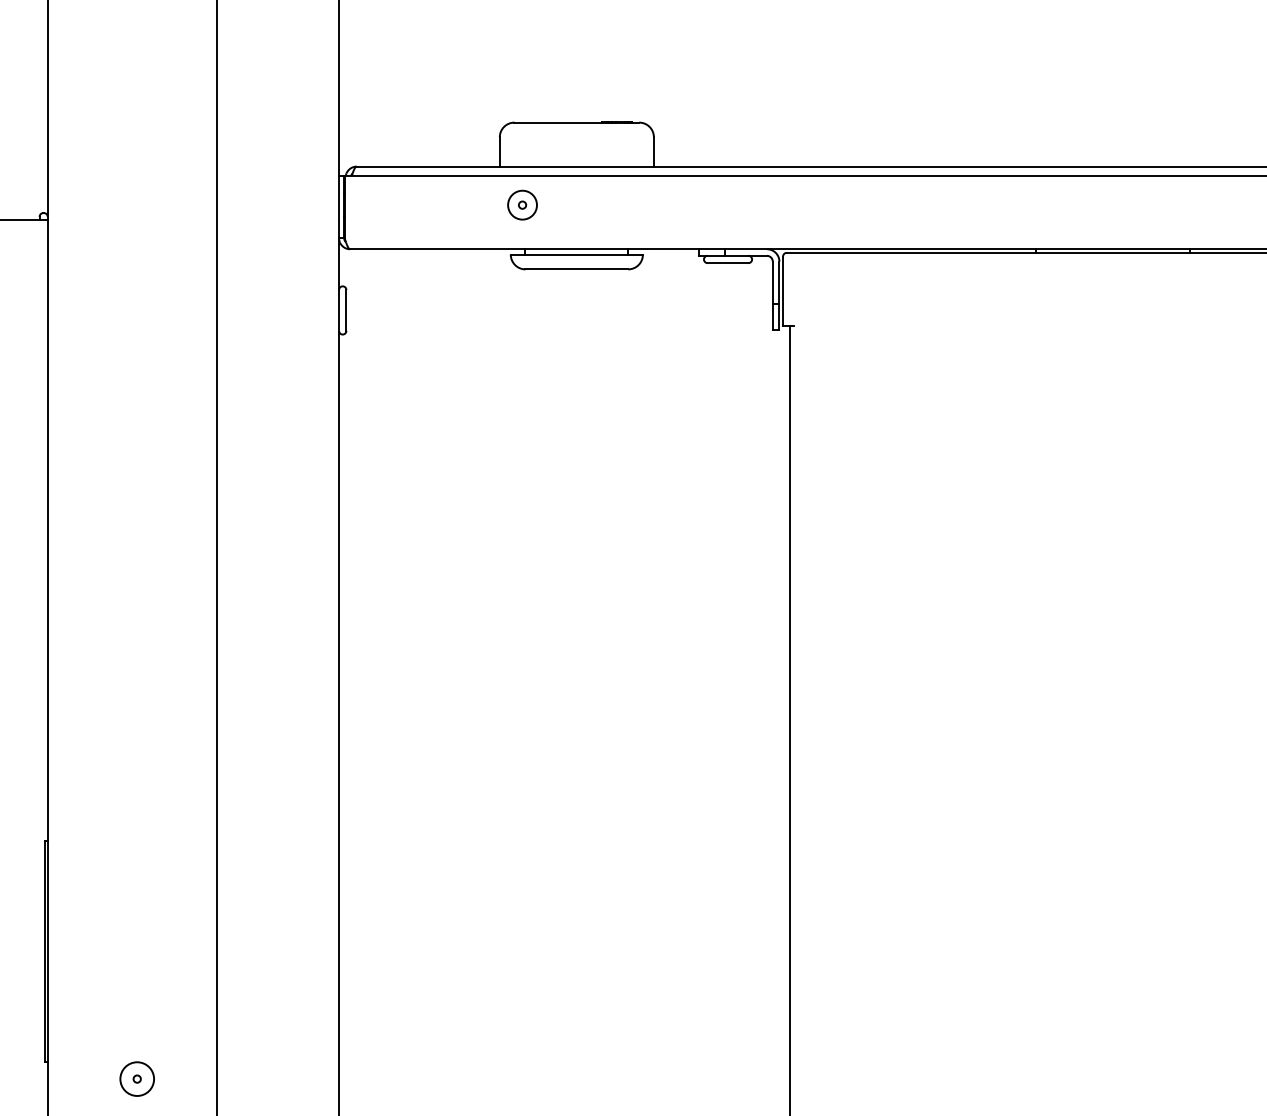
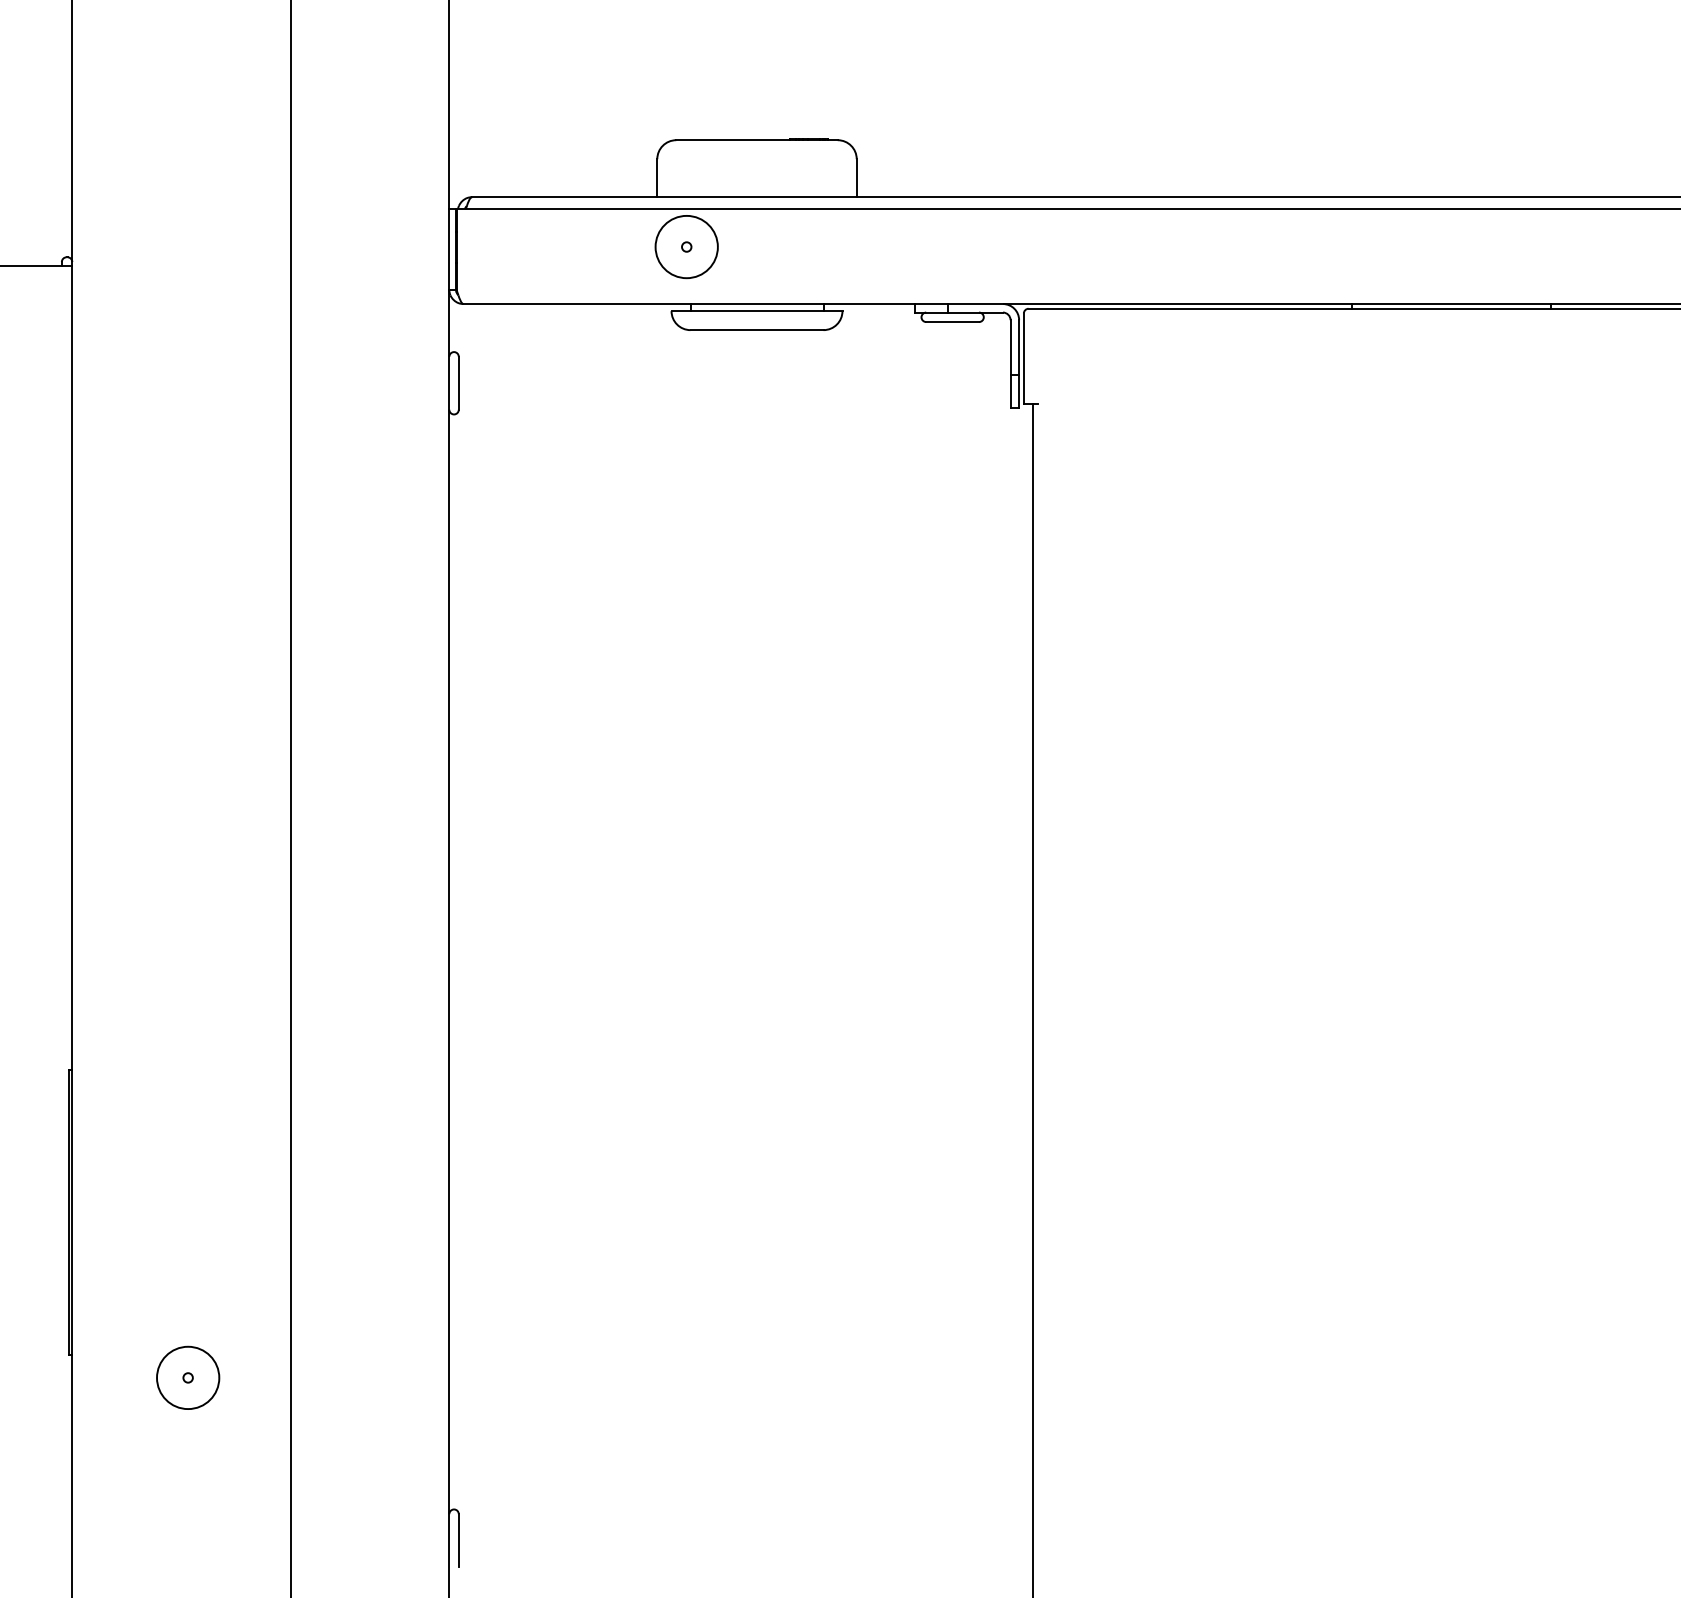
circle: (522, 204) -> (686, 246), size x1.67
circle: (137, 1078) -> (188, 1377), size x1.43

